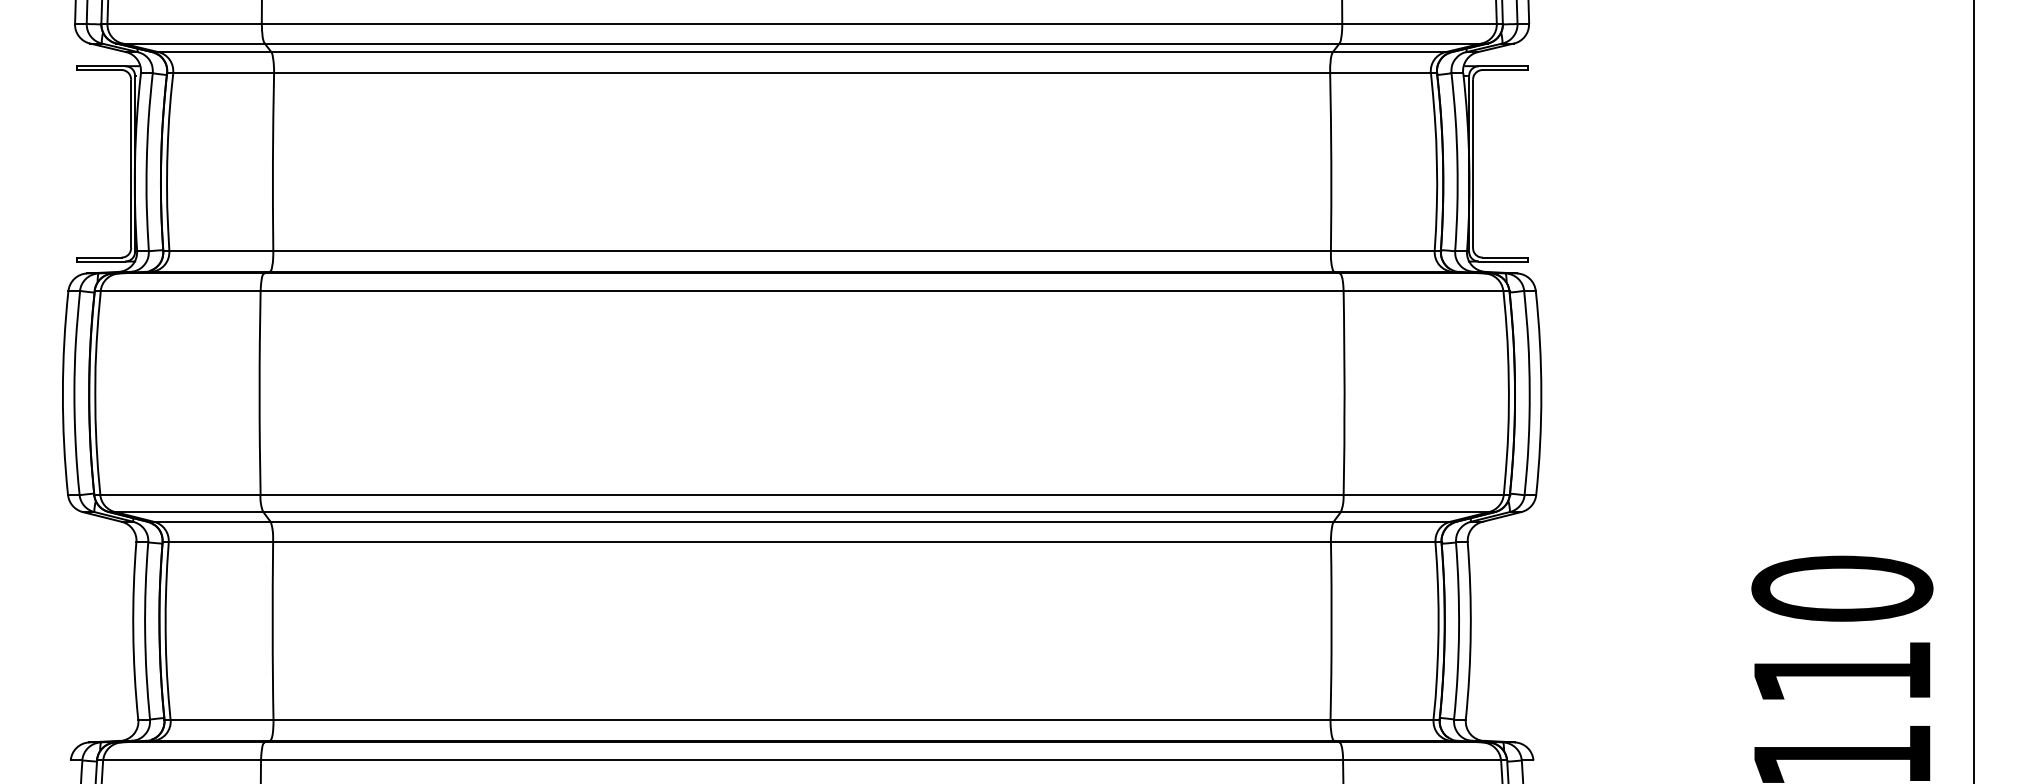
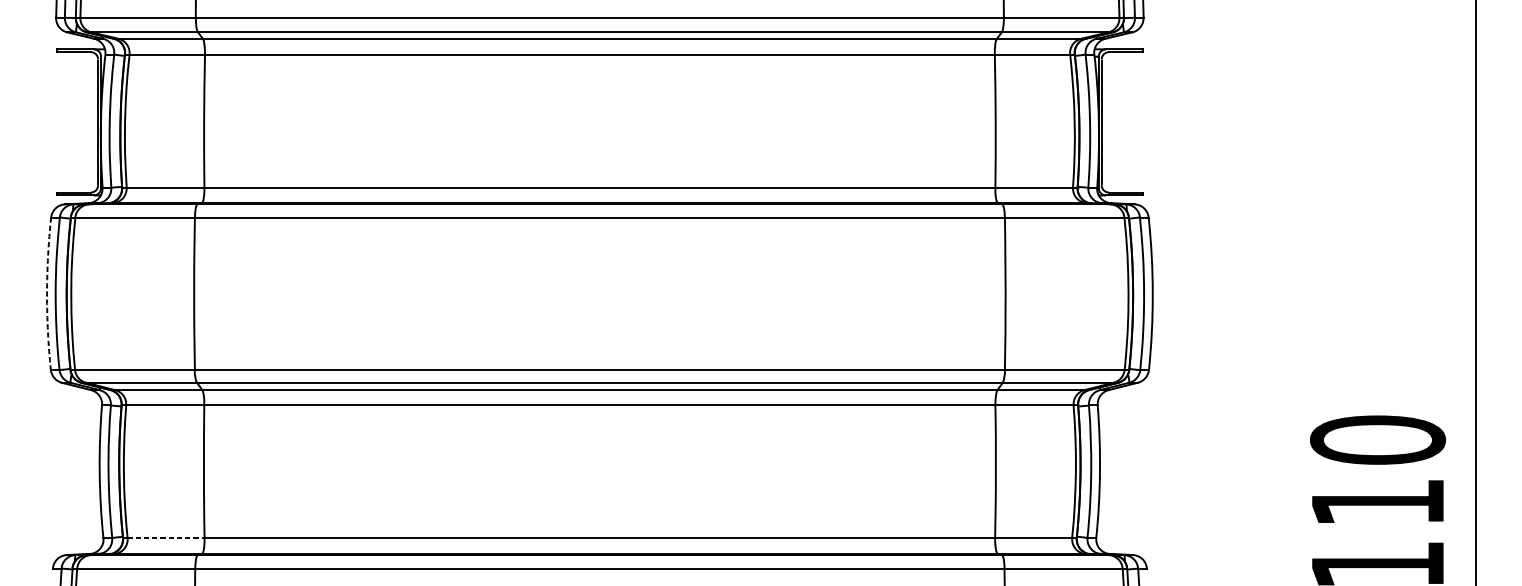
arc: (62, 393) -> (46, 294), solid -> dashed
line: (222, 719) -> (166, 537), solid -> dashed

